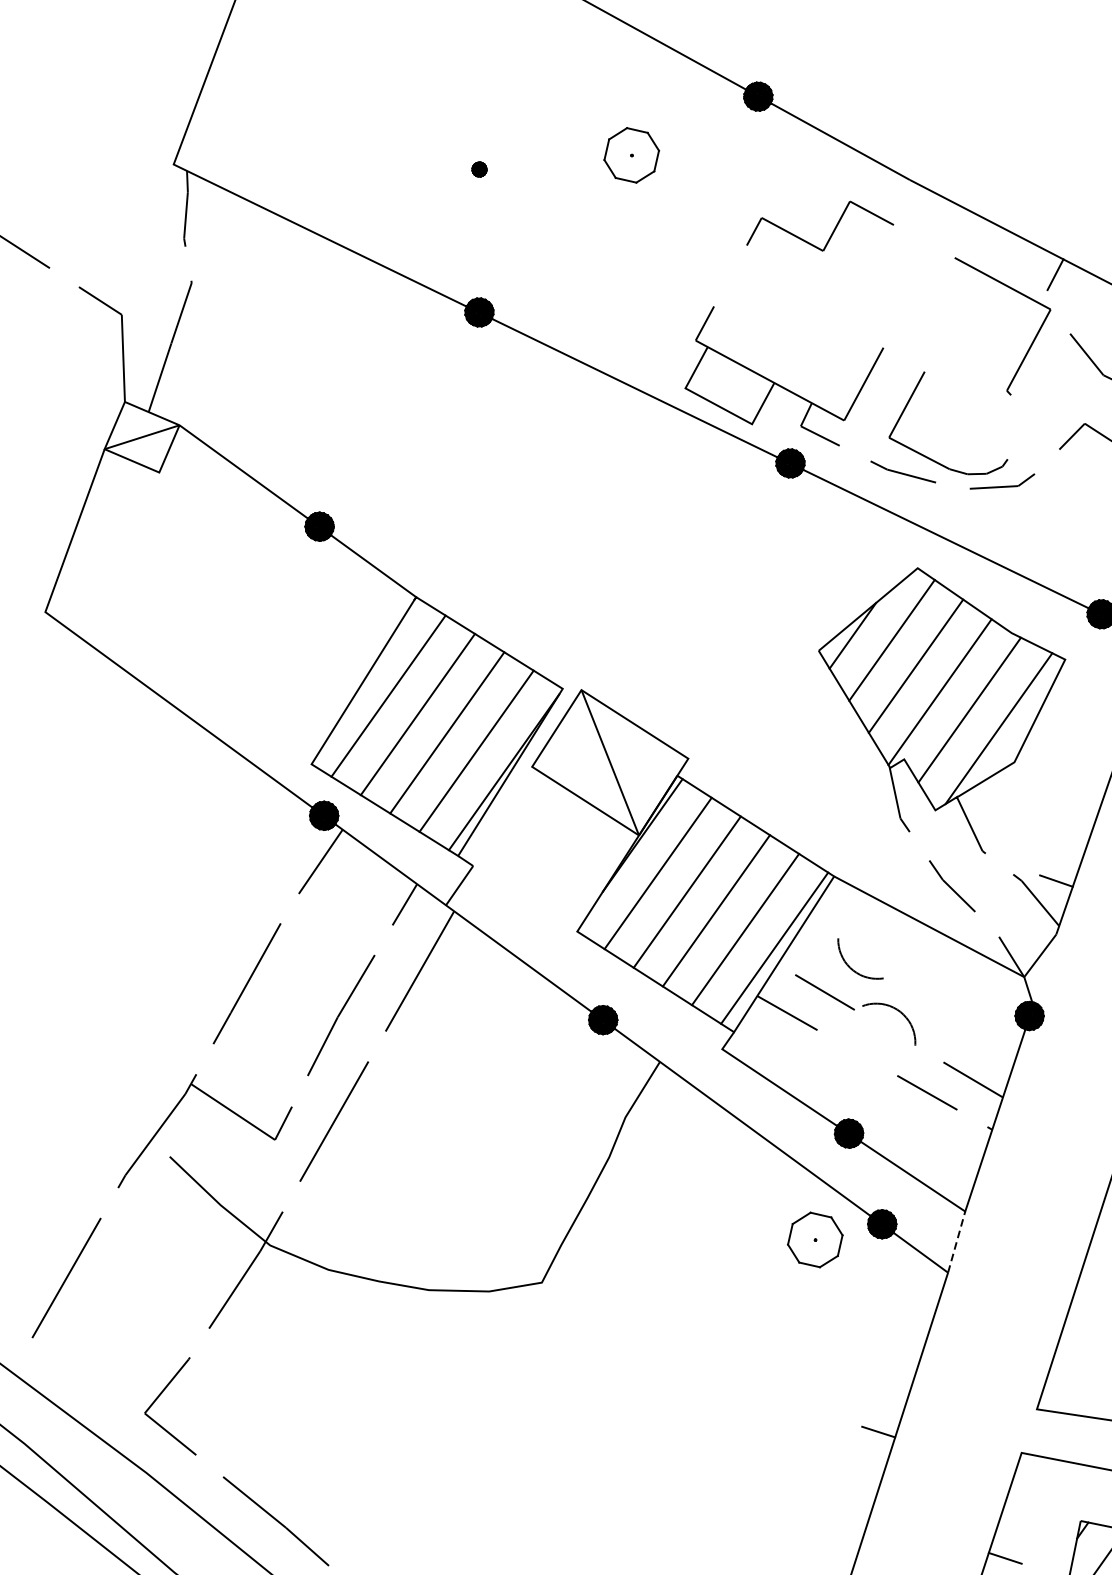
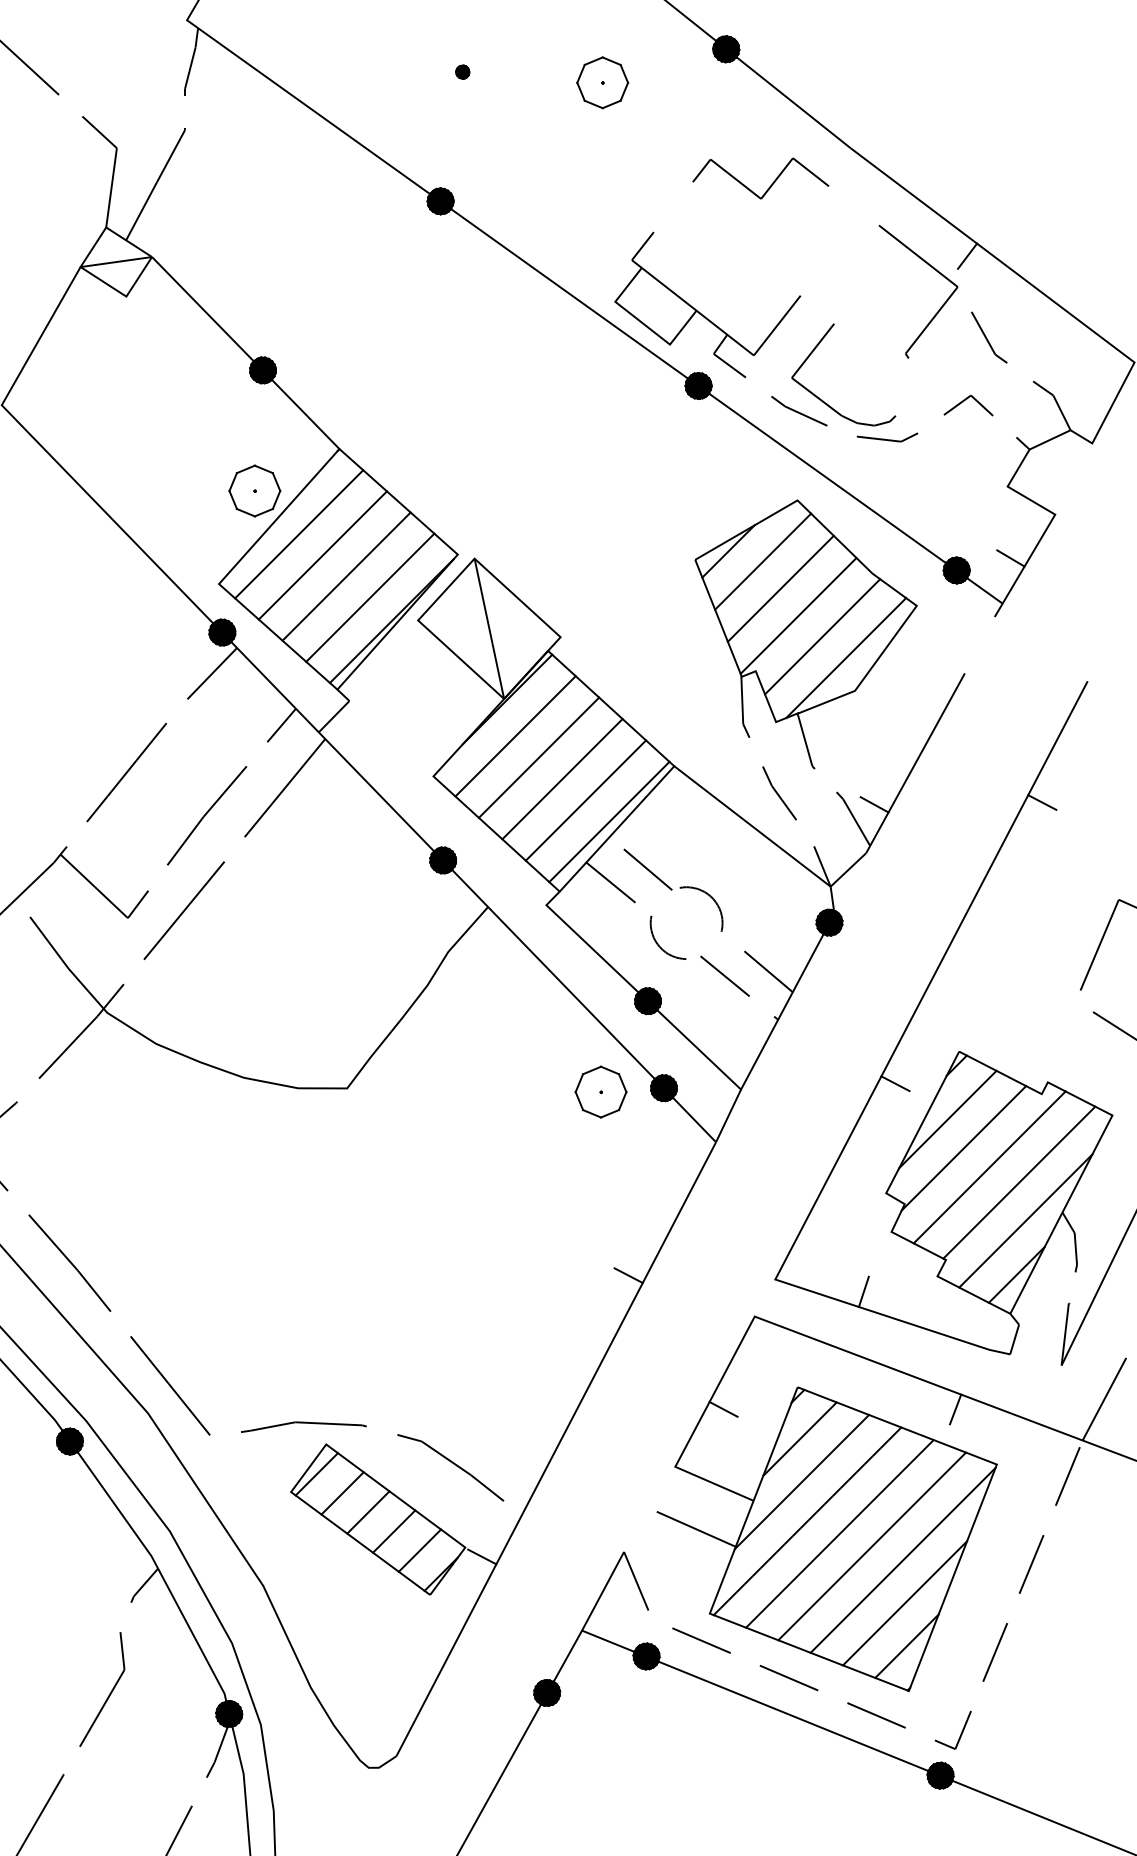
part: (332, 657) -> (254, 490), added
curve: (850, 966) -> (658, 943), moved
line: (956, 1241) -> (728, 1115), dashed -> solid

